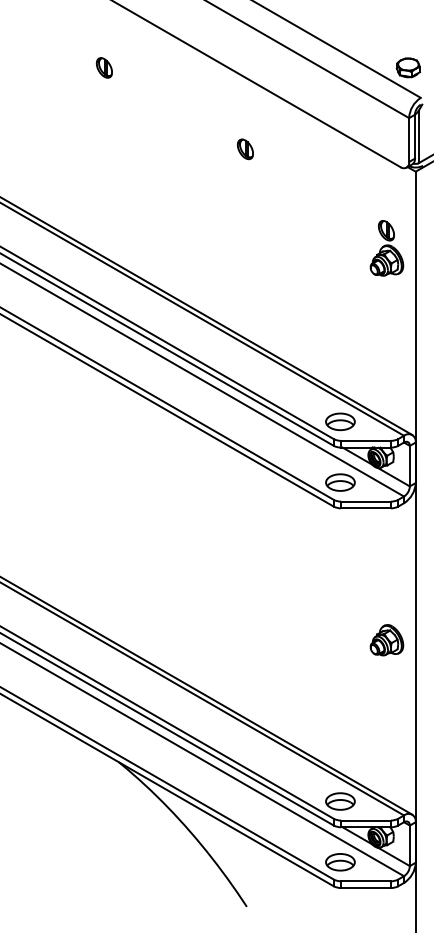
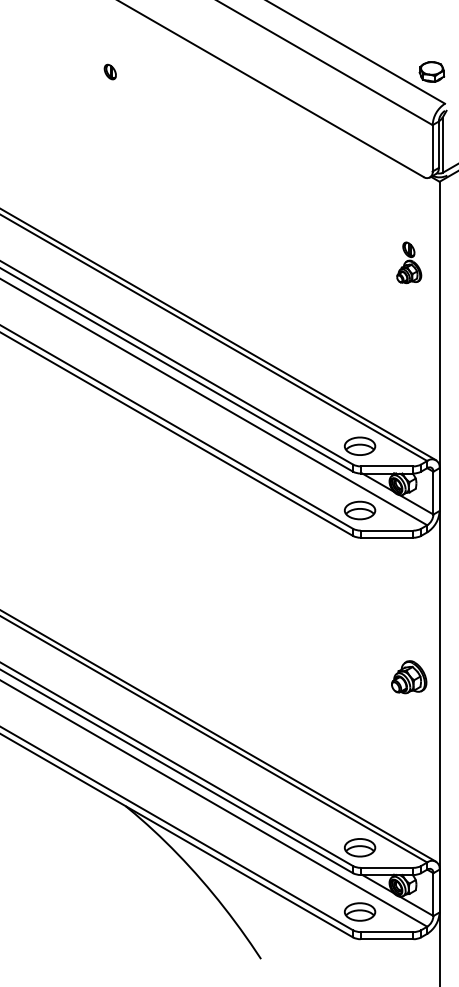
part: (103, 67) -> (109, 71), size x0.7
part: (245, 149) -> (259, 158), removed
part: (386, 248) -> (408, 262), size x0.7

